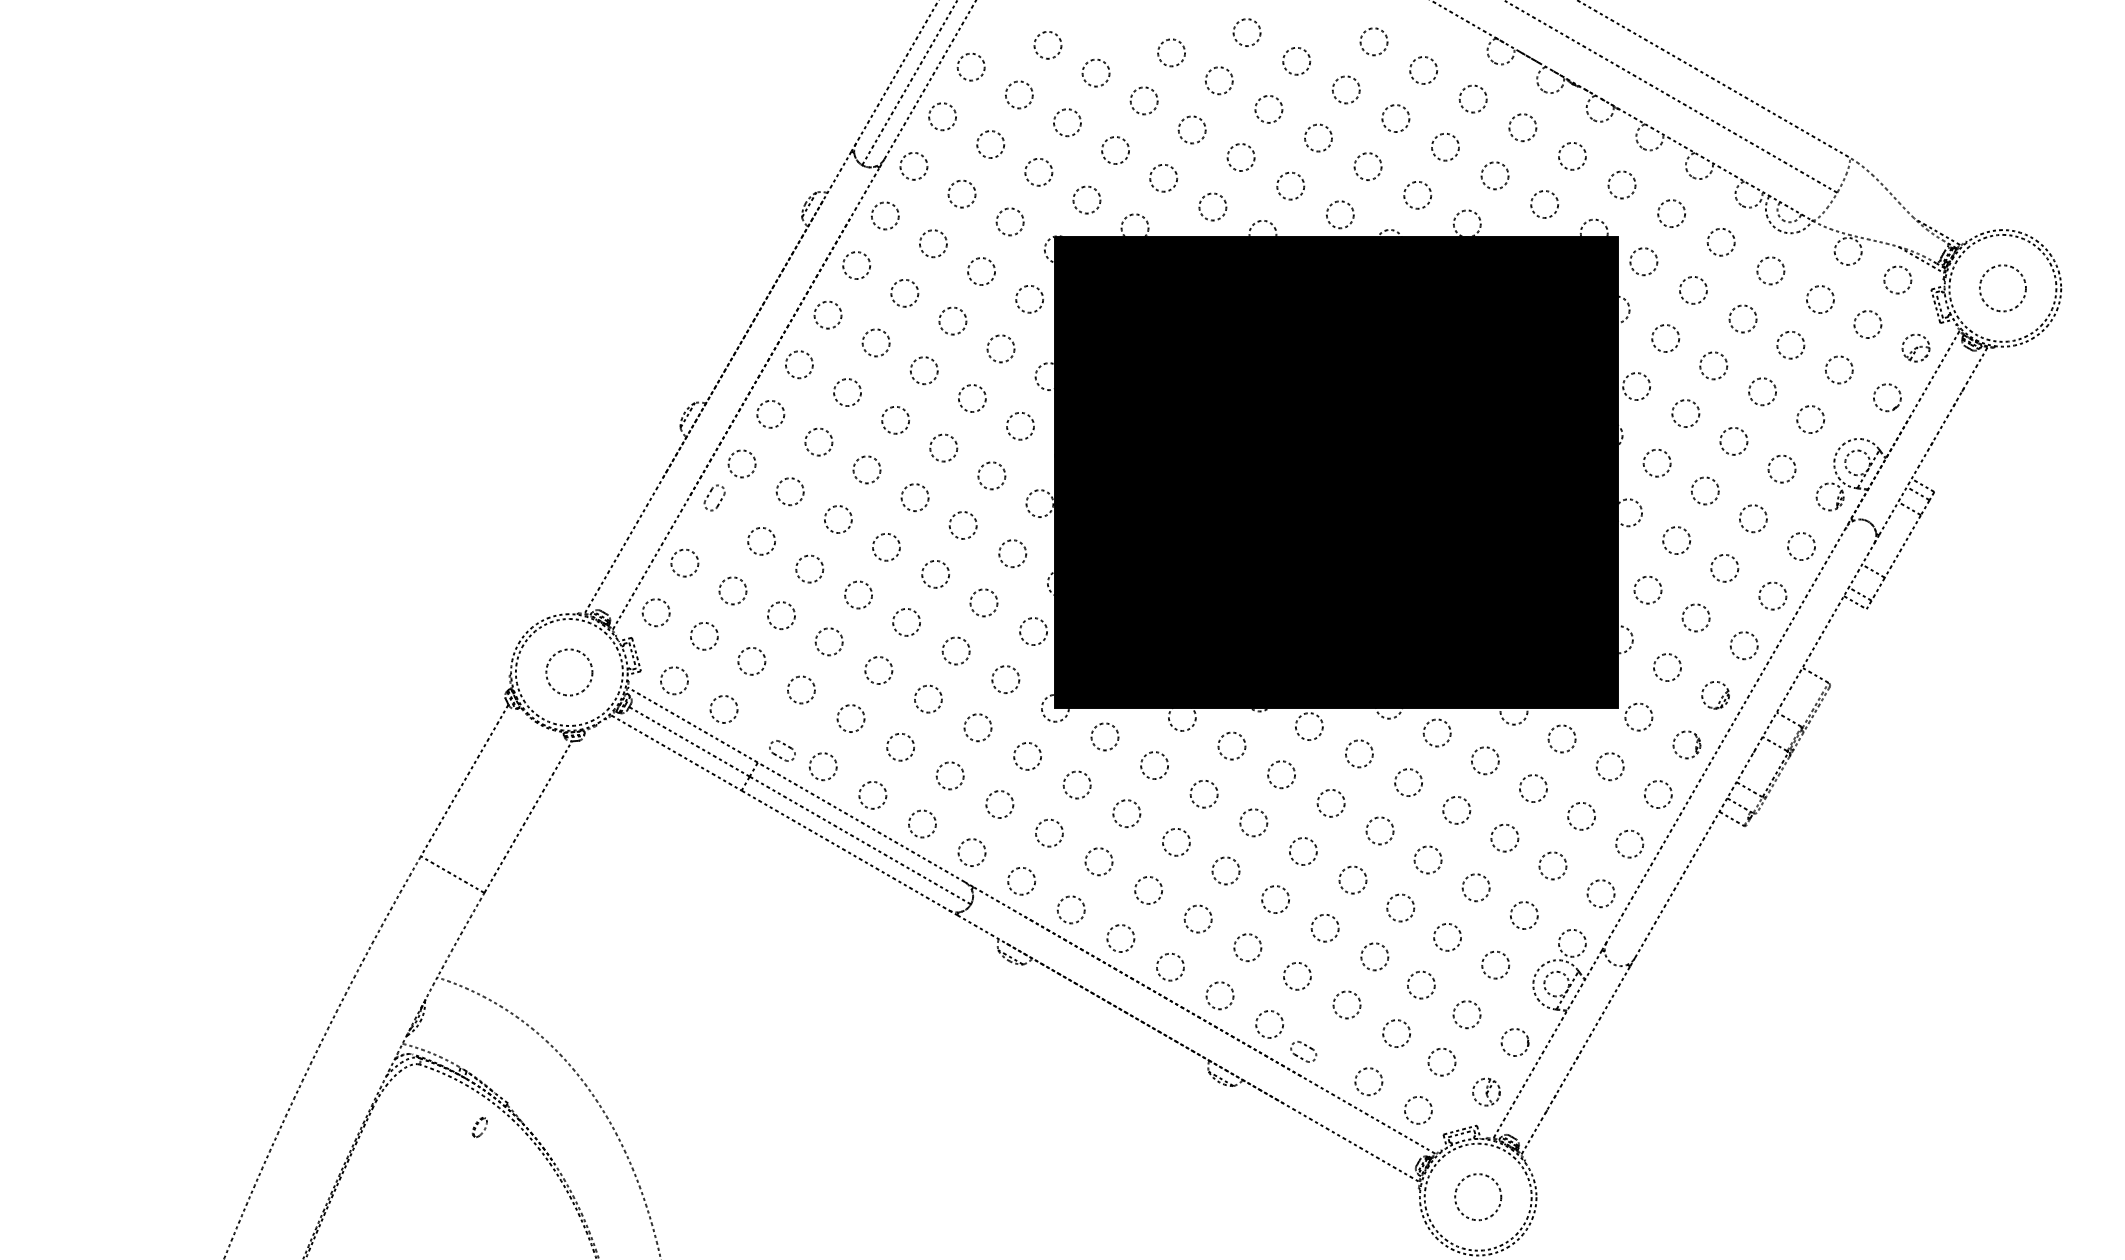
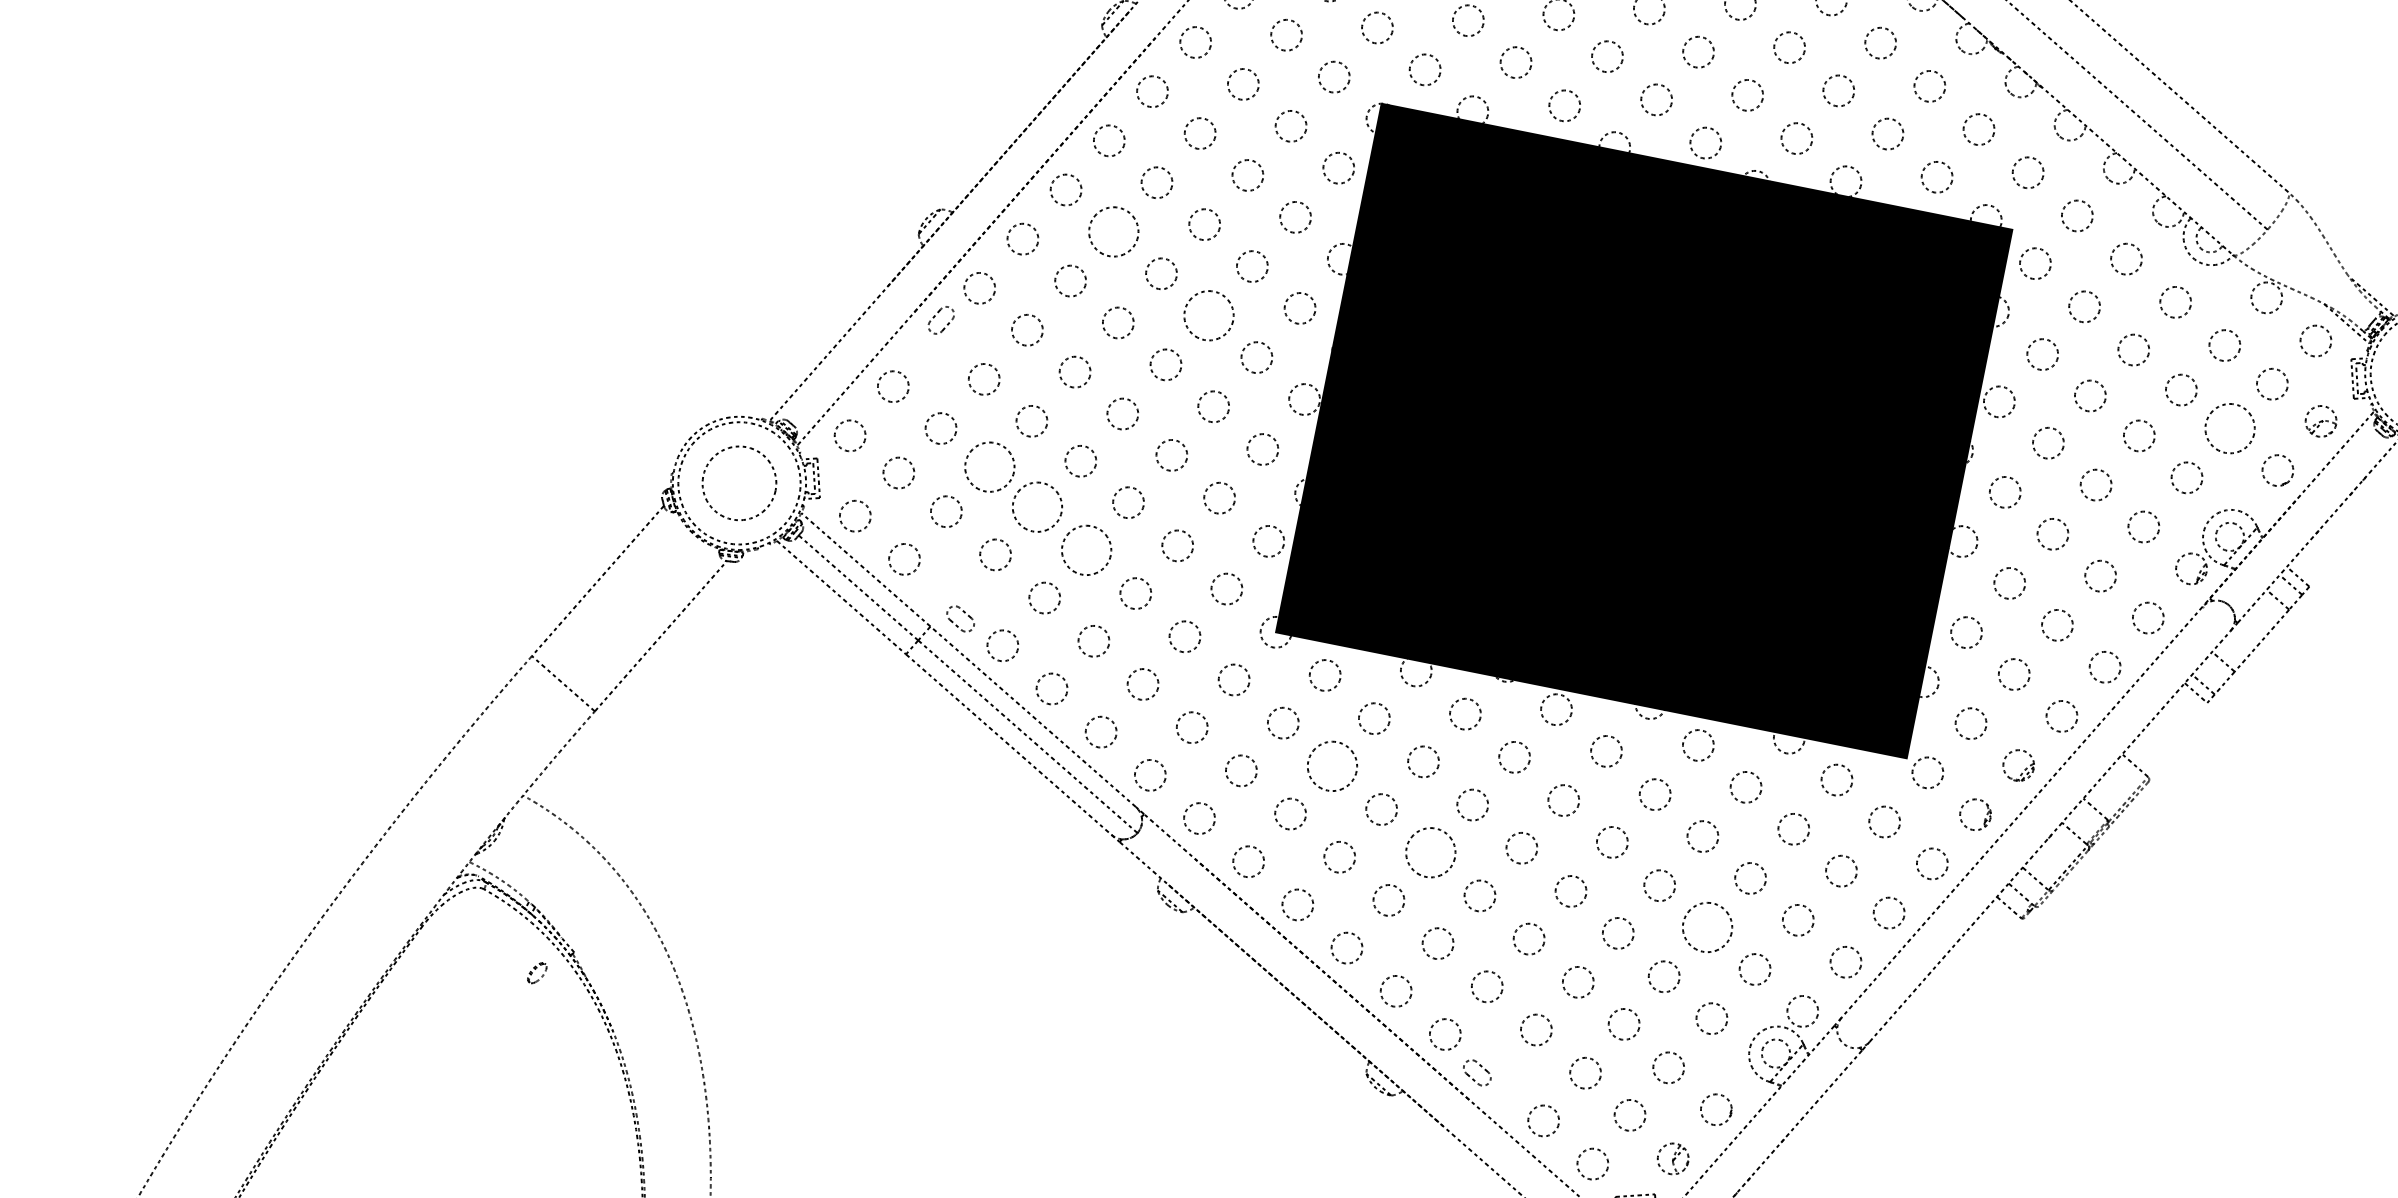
circle: (1839, 369) -> (2230, 428), size x1.6
circle: (847, 392) -> (1113, 231), size x1.6
circle: (943, 447) -> (1209, 315), size x1.6
circle: (781, 615) -> (989, 466), size x1.6
circle: (828, 641) -> (1036, 506), size x1.6
circle: (878, 670) -> (1086, 550), size x1.6
circle: (569, 672) -> (739, 483), size x1.4
circle: (1126, 813) -> (1332, 766), size x1.6
circle: (1225, 870) -> (1430, 852), size x1.6
circle: (1475, 887) -> (1706, 927), size x1.6

